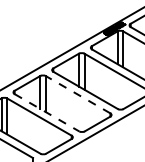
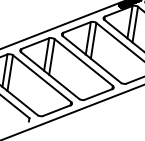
line: (77, 94) -> (83, 62), dashed -> solid
line: (47, 112) -> (50, 75), dashed -> solid

